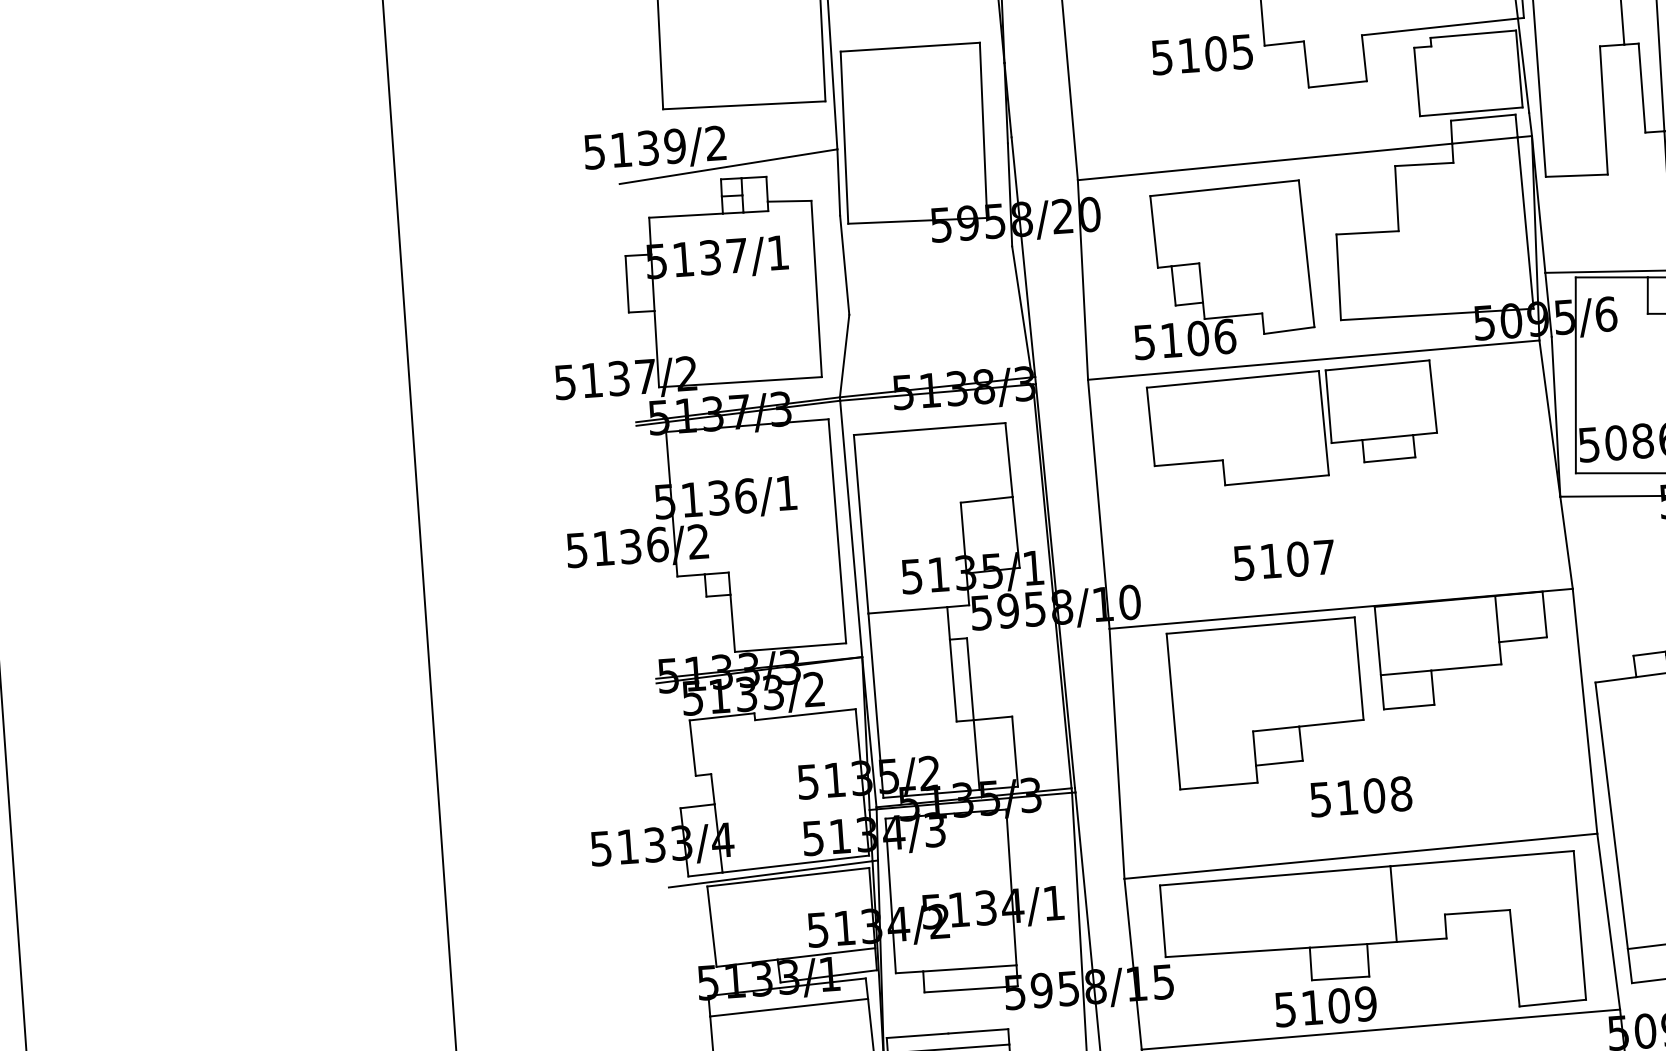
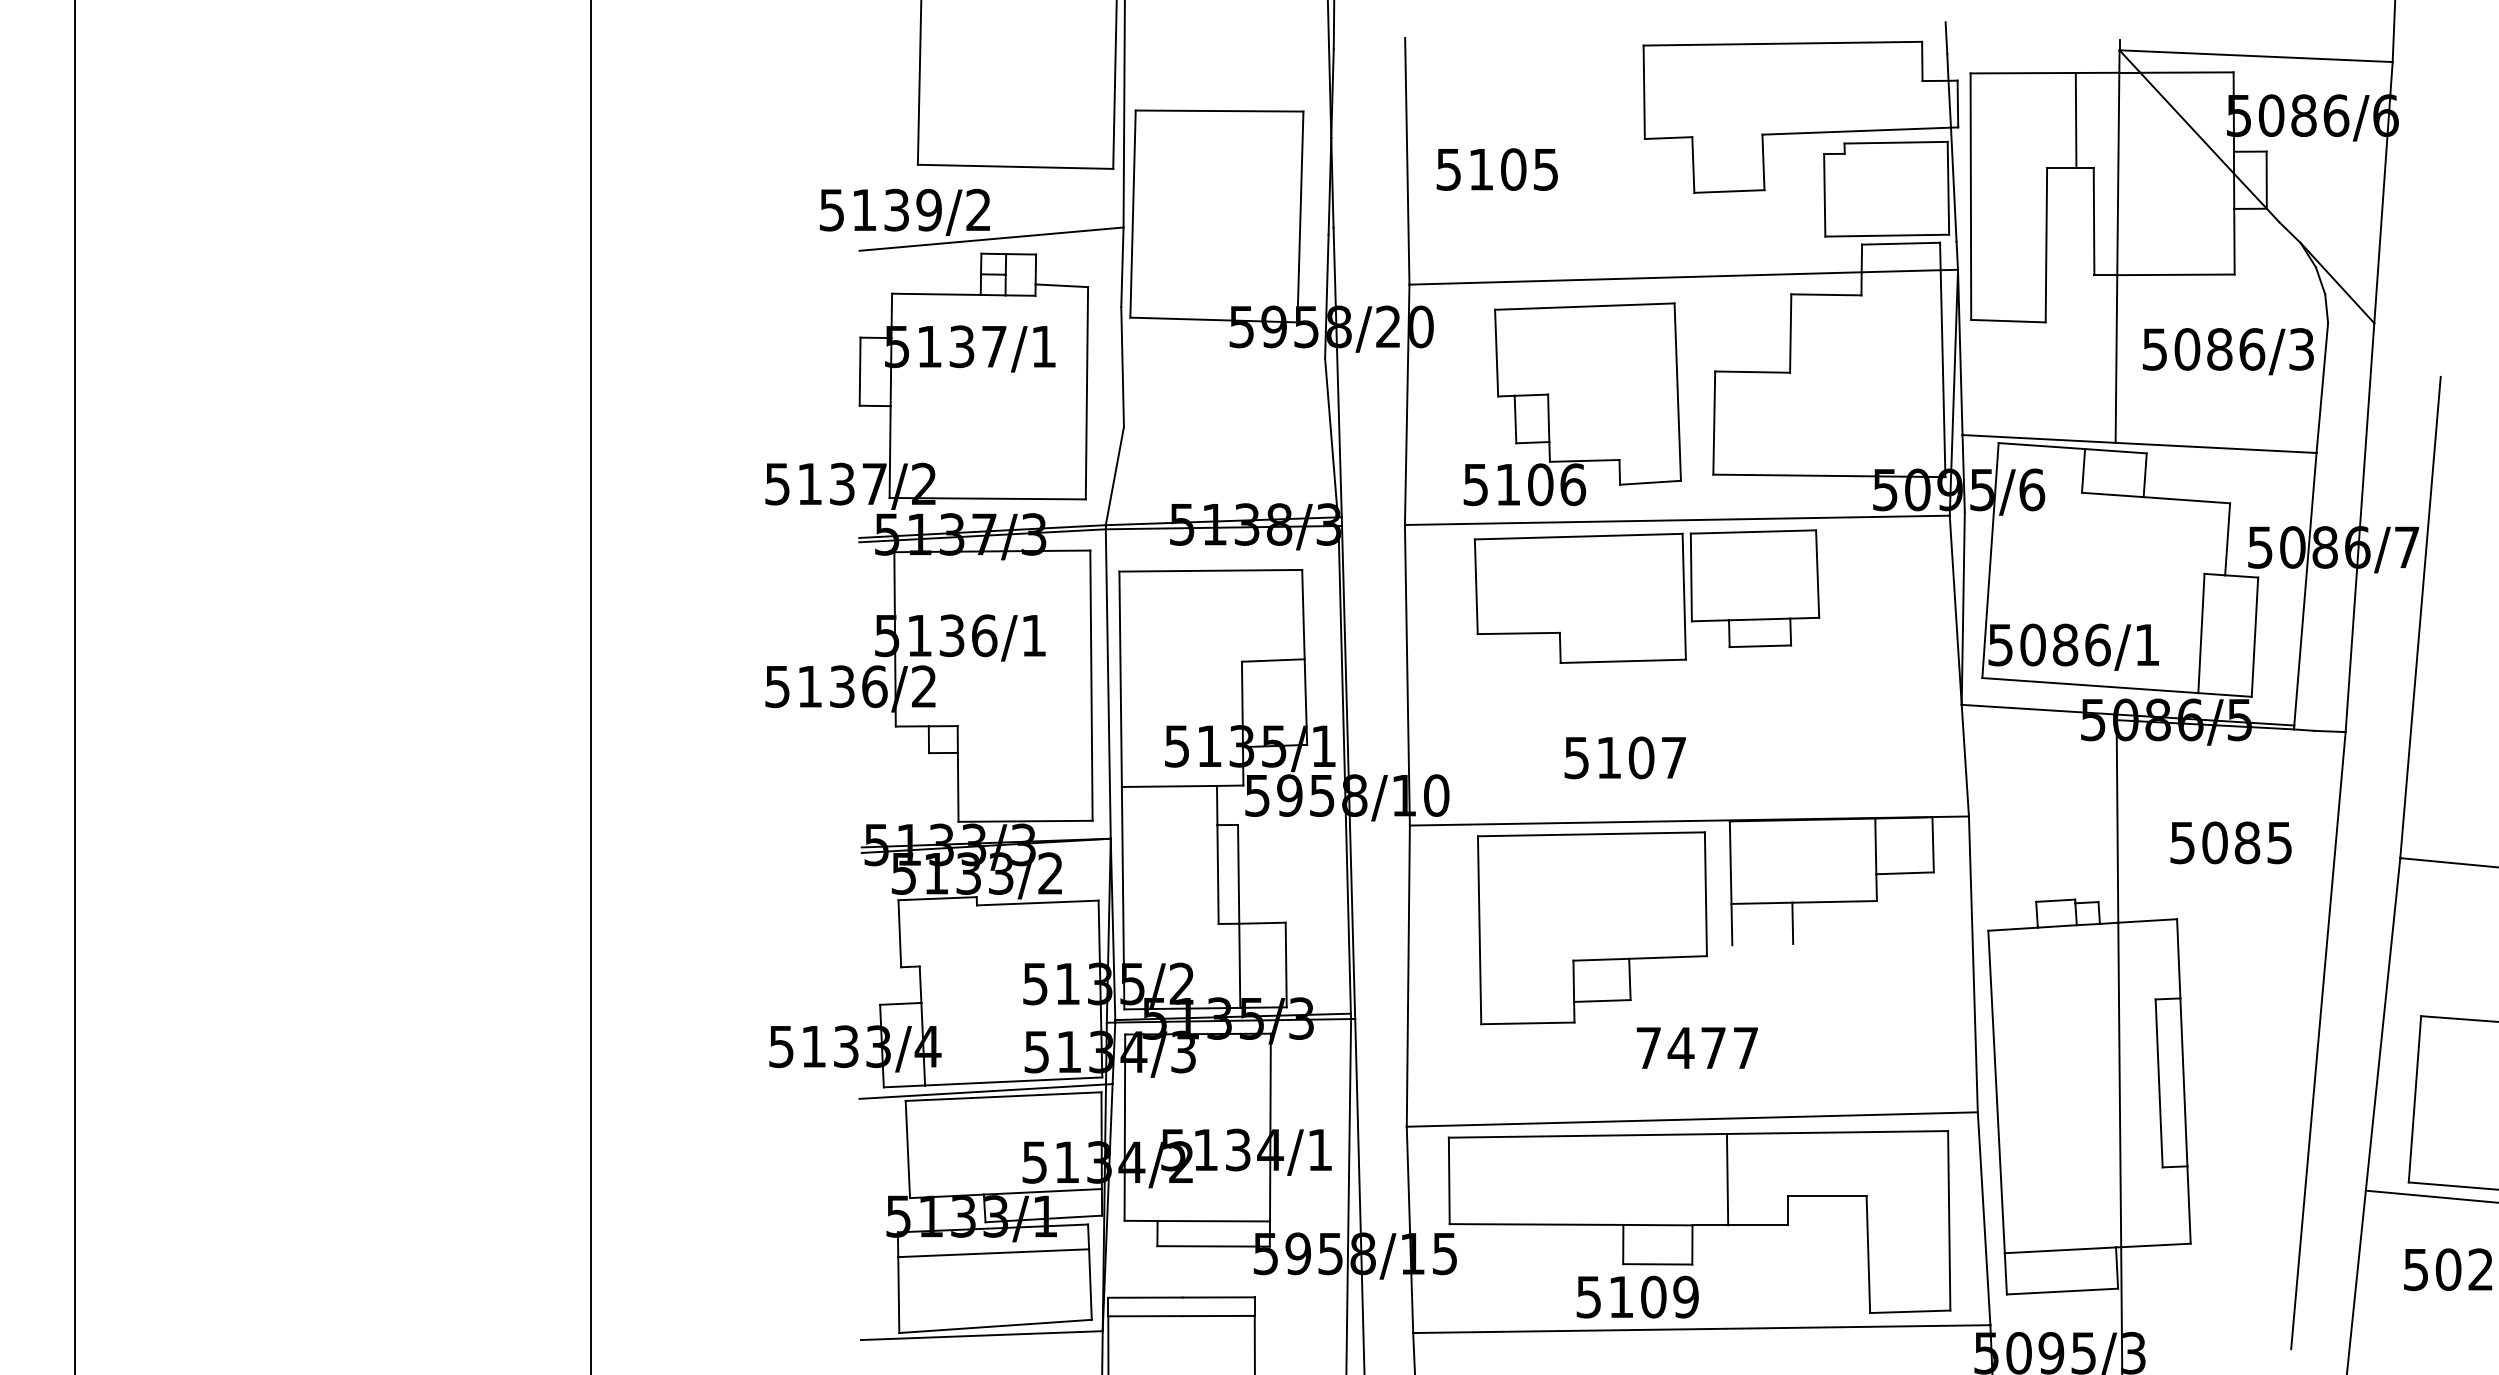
text: (1201, 54) -> (1496, 169), moved
line: (1408, 707) -> (1762, 944), removed
text: (1361, 796) -> (1697, 1047), 5108 -> 7477

